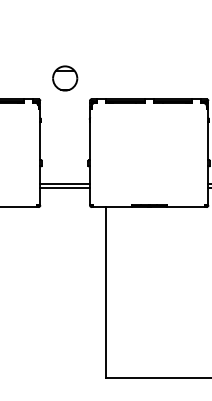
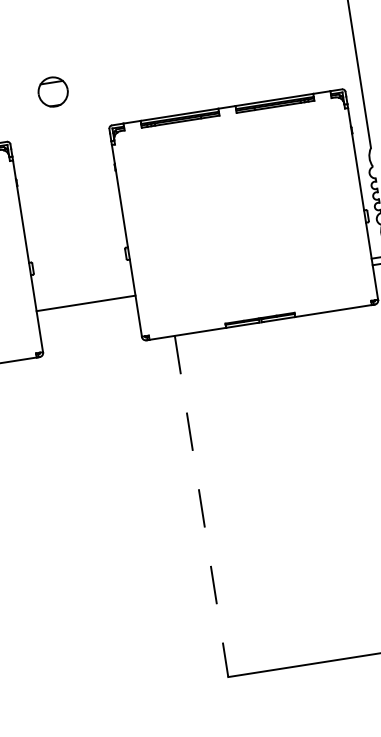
part: (65, 78) -> (53, 91), size x0.6
line: (64, 187) -> (85, 309), removed
line: (106, 292) -> (202, 505), solid -> dashed

